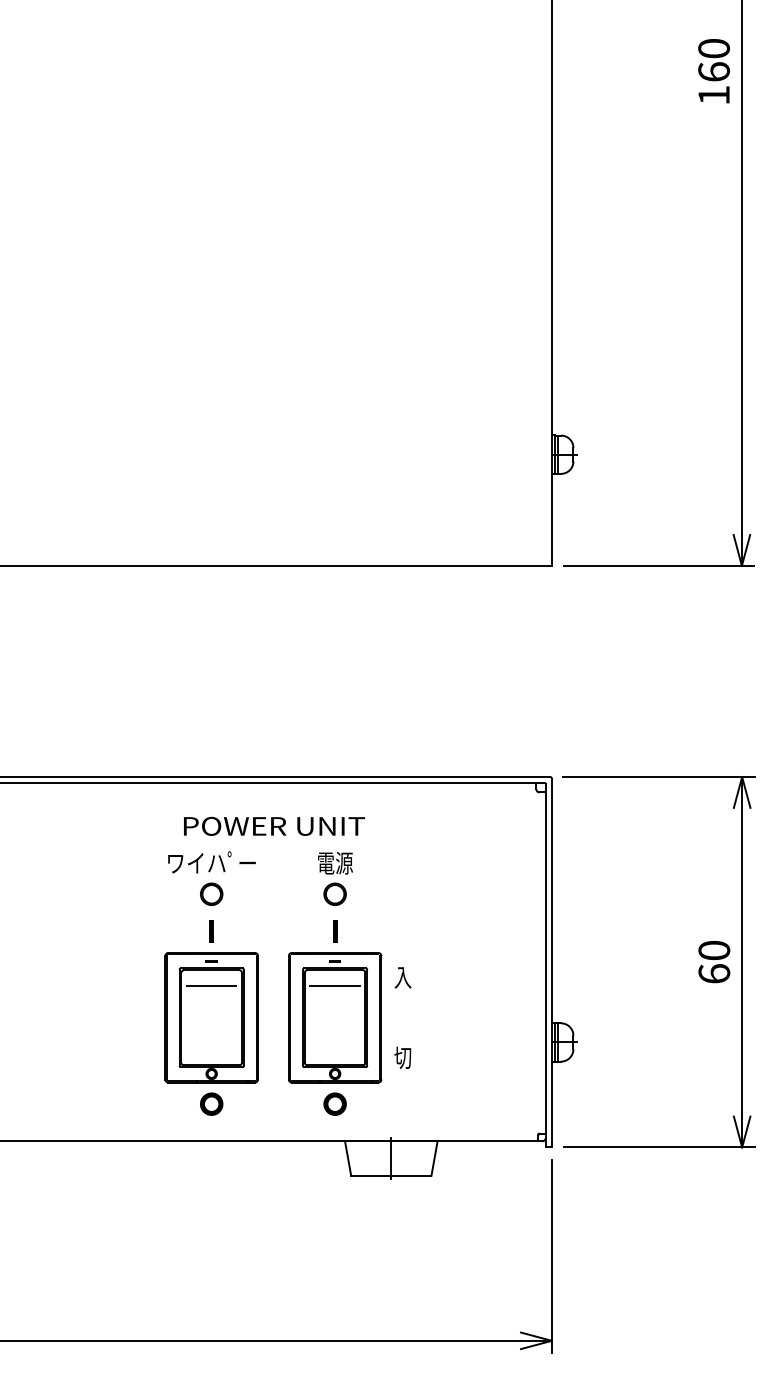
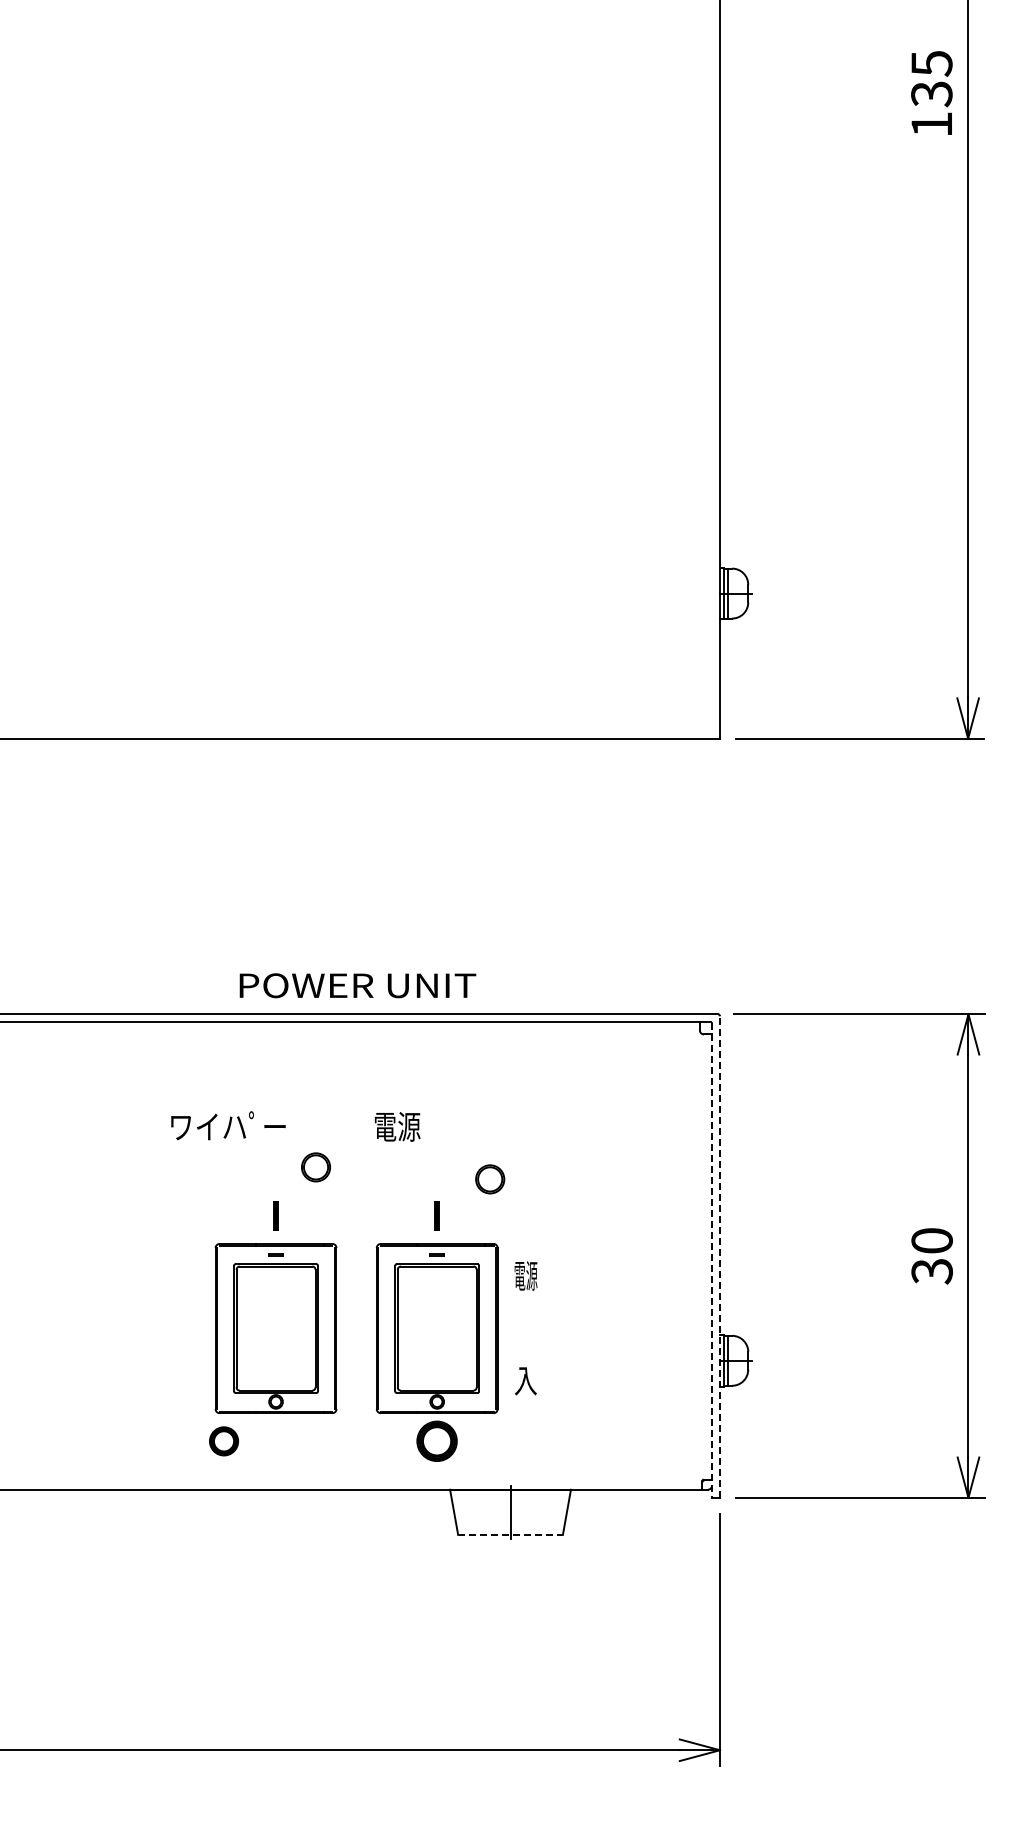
text: (713, 60) -> (931, 79), 160 -> 135
text: (274, 826) -> (357, 985), moved
text: (212, 862) -> (228, 1125), moved
text: (335, 862) -> (397, 1126), moved
part: (211, 894) -> (315, 1167), moved
part: (335, 894) -> (490, 1179), moved
line: (552, 963) -> (720, 1257), solid -> dashed
line: (545, 966) -> (711, 1261), solid -> dashed
text: (713, 974) -> (931, 1271), 60 -> 30
text: (402, 977) -> (525, 1275), 入 -> 電源
line: (211, 985) -> (275, 1286), removed
line: (334, 985) -> (436, 1286), removed
text: (402, 1057) -> (525, 1380), 切 -> 入
part: (211, 1104) -> (223, 1441), moved
part: (335, 1104) -> (437, 1441), size x1.4
line: (392, 1175) -> (511, 1534), solid -> dashed

